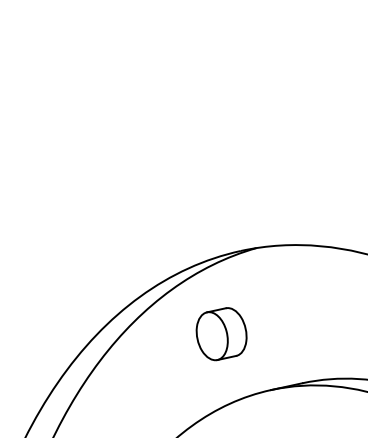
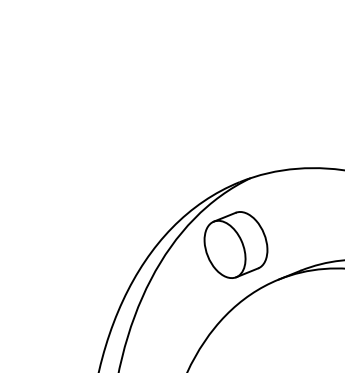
part: (221, 333) -> (235, 244), size x1.67

